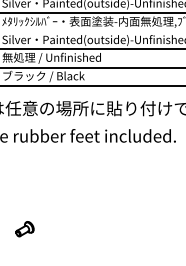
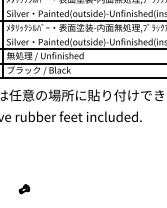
part: (25, 228) -> (24, 188), size x0.7

